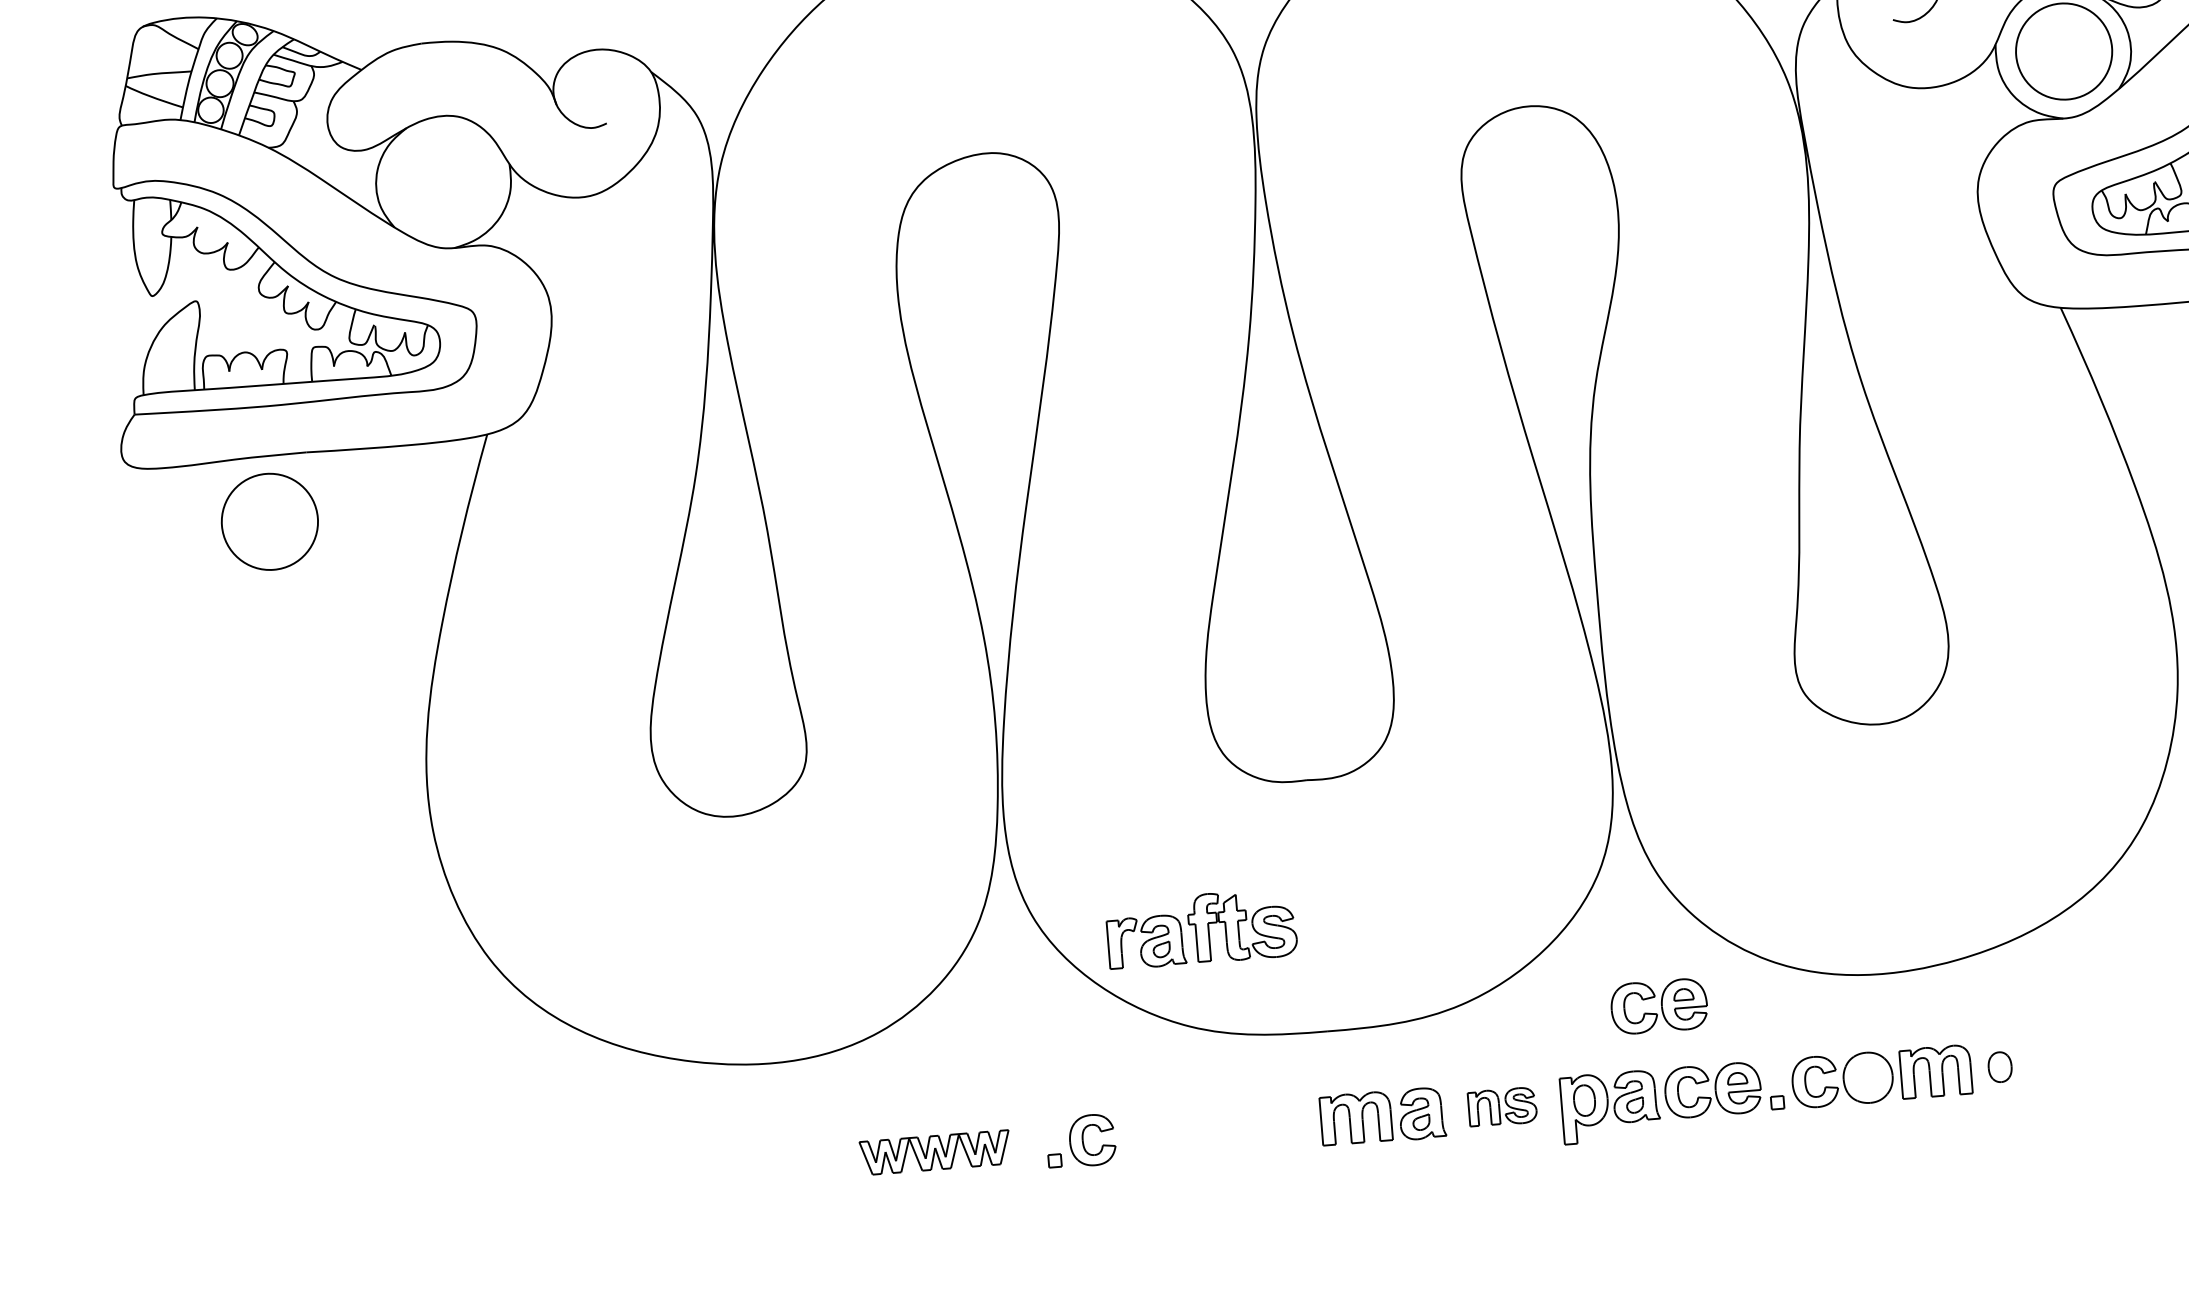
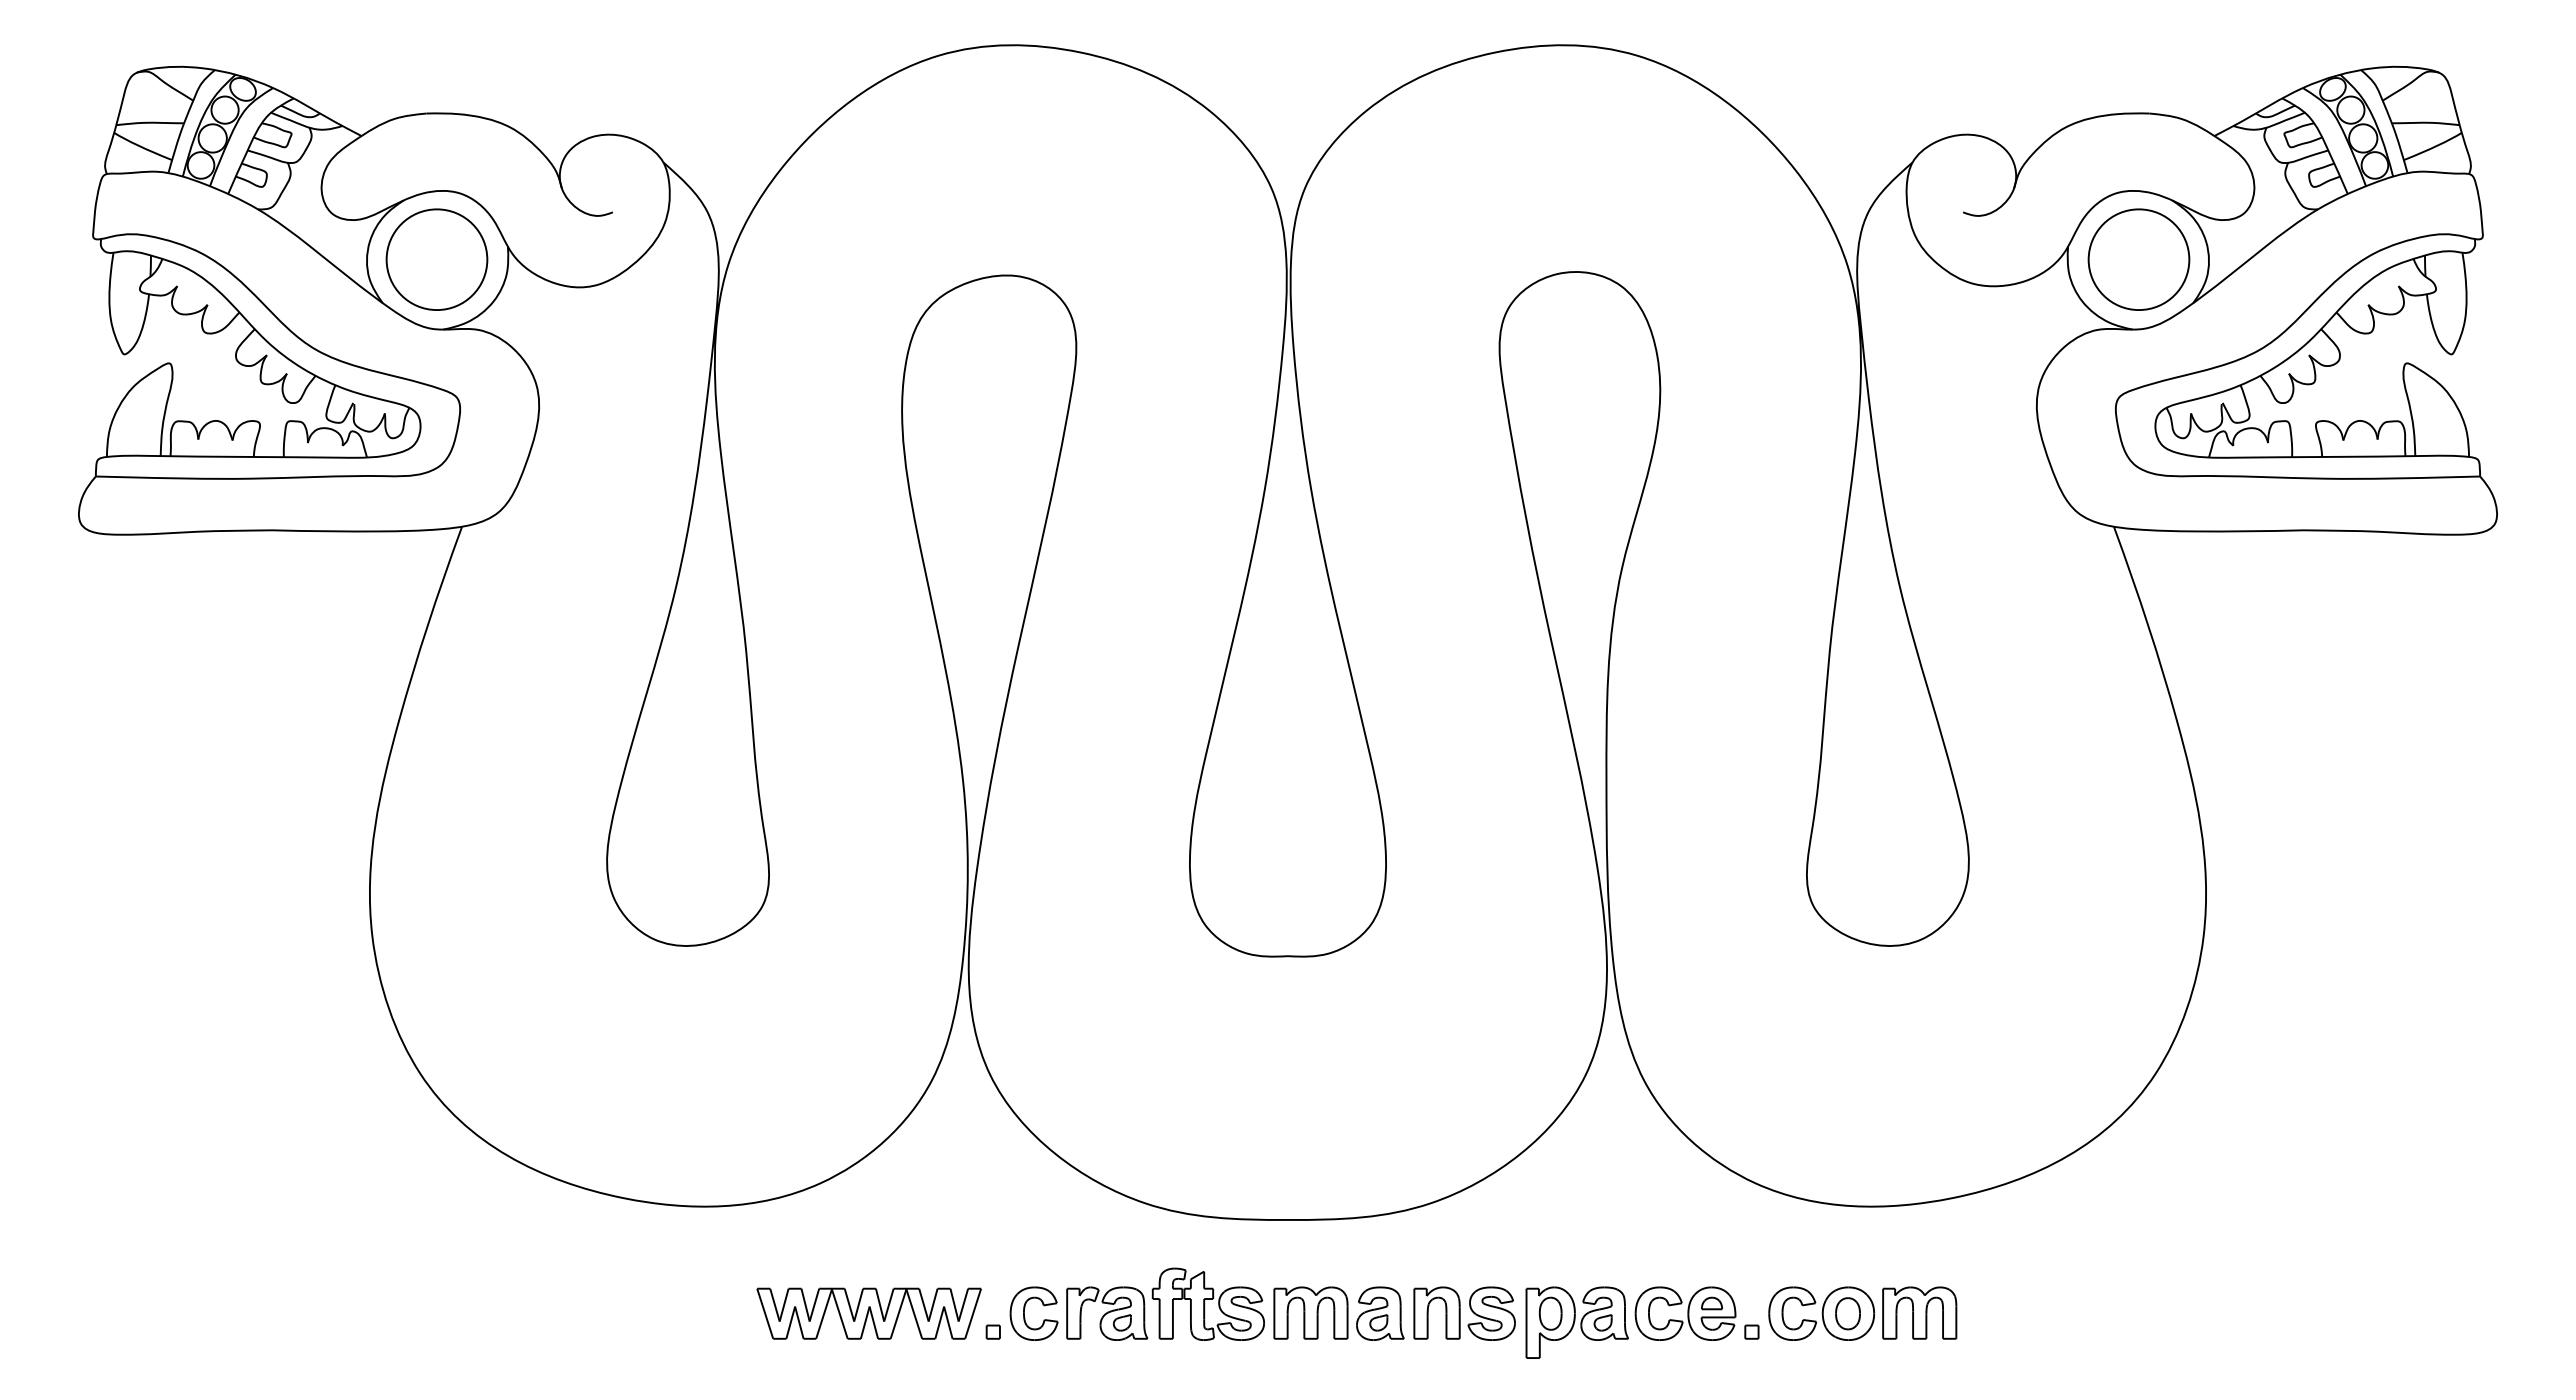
part: (269, 521) -> (436, 259), moved
part: (1201, 927) -> (1165, 1303), moved
part: (1659, 1006) -> (1636, 1221), removed
part: (1999, 1066) -> (1847, 1313), moved
part: (1502, 1107) -> (1464, 1313), size x1.43
part: (934, 1152) -> (868, 1313), size x1.43

